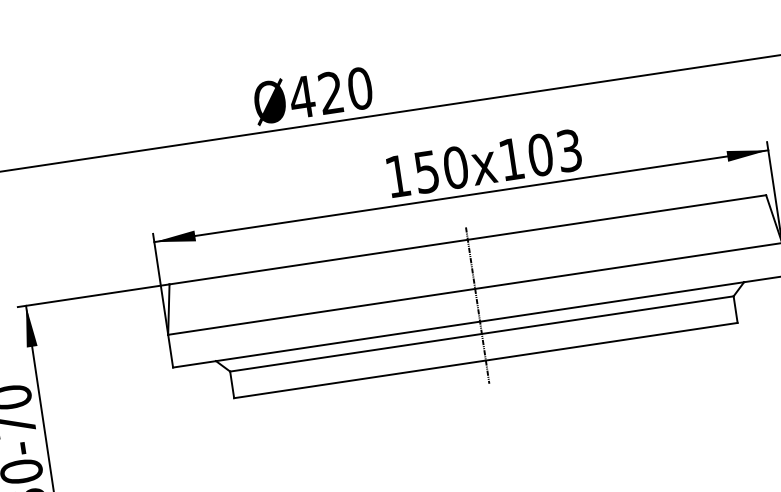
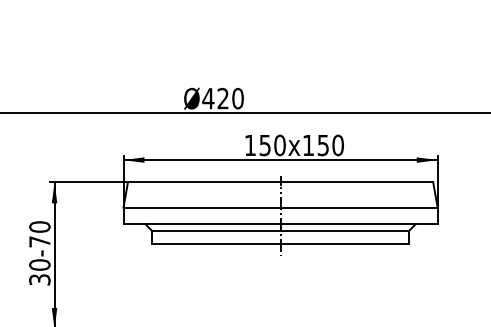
text: (554, 153) -> (330, 145), 150x103 -> 150x150

